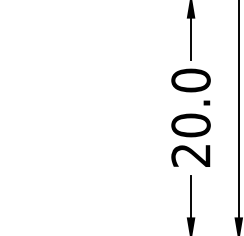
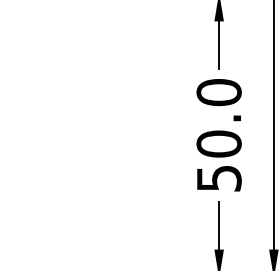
text: (190, 155) -> (218, 178), 20.0 -> 50.0

